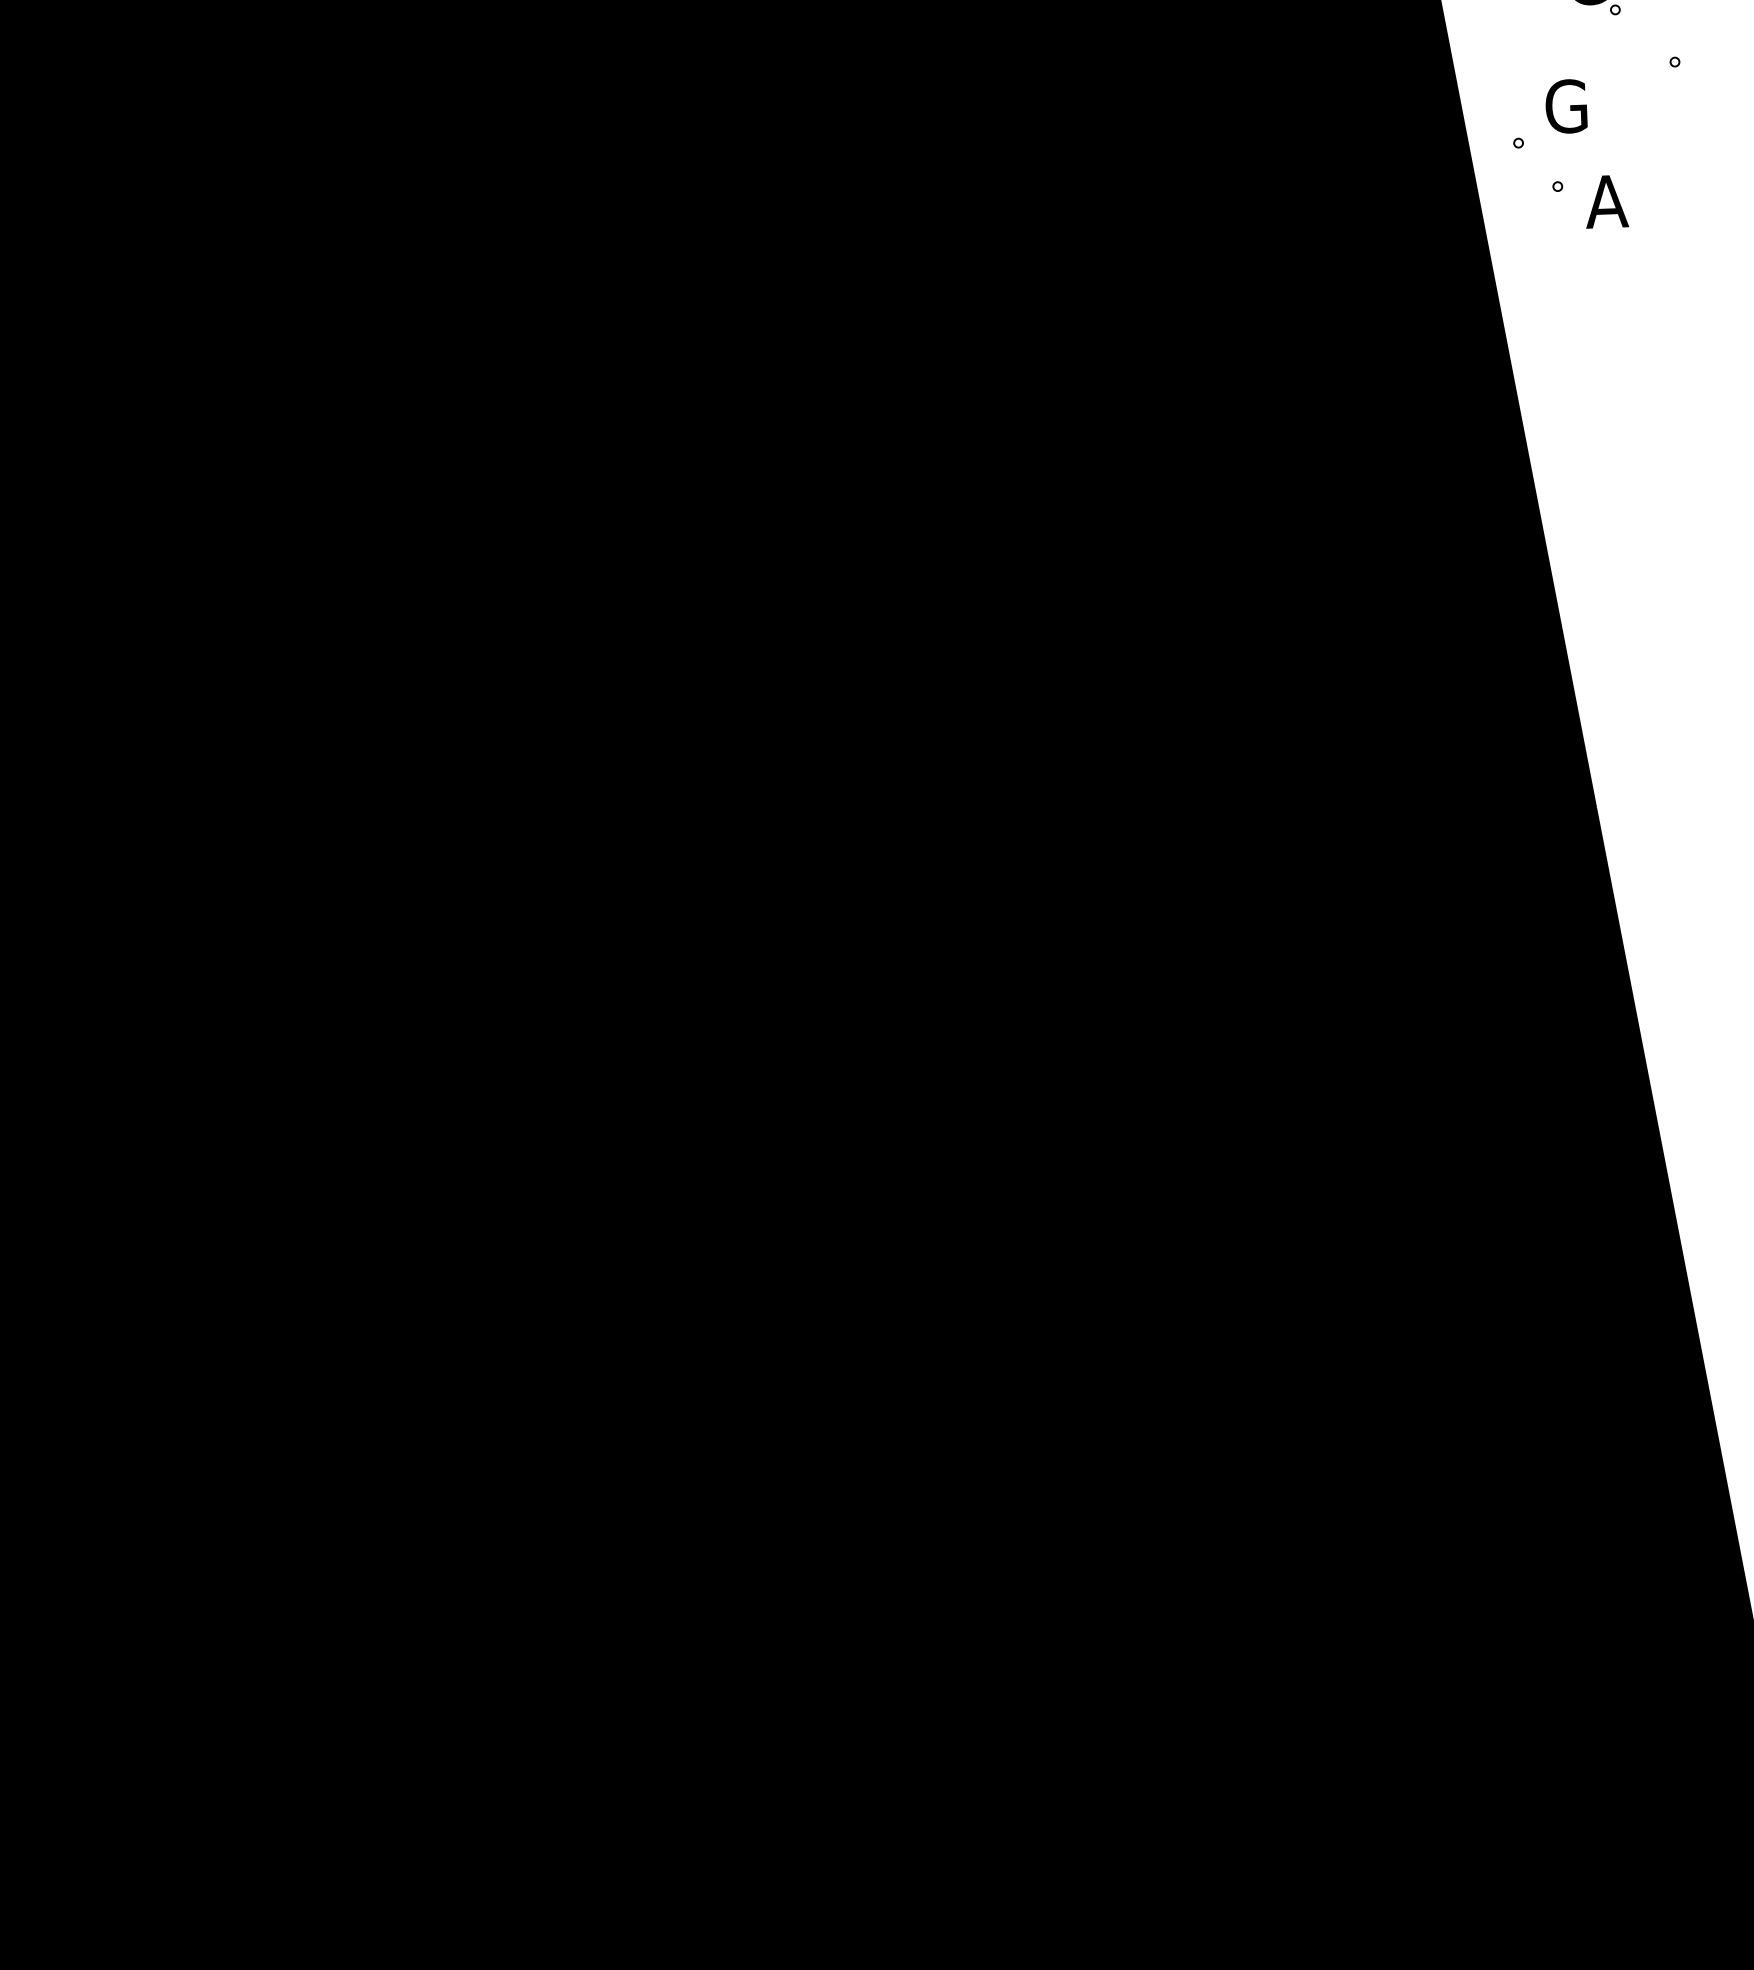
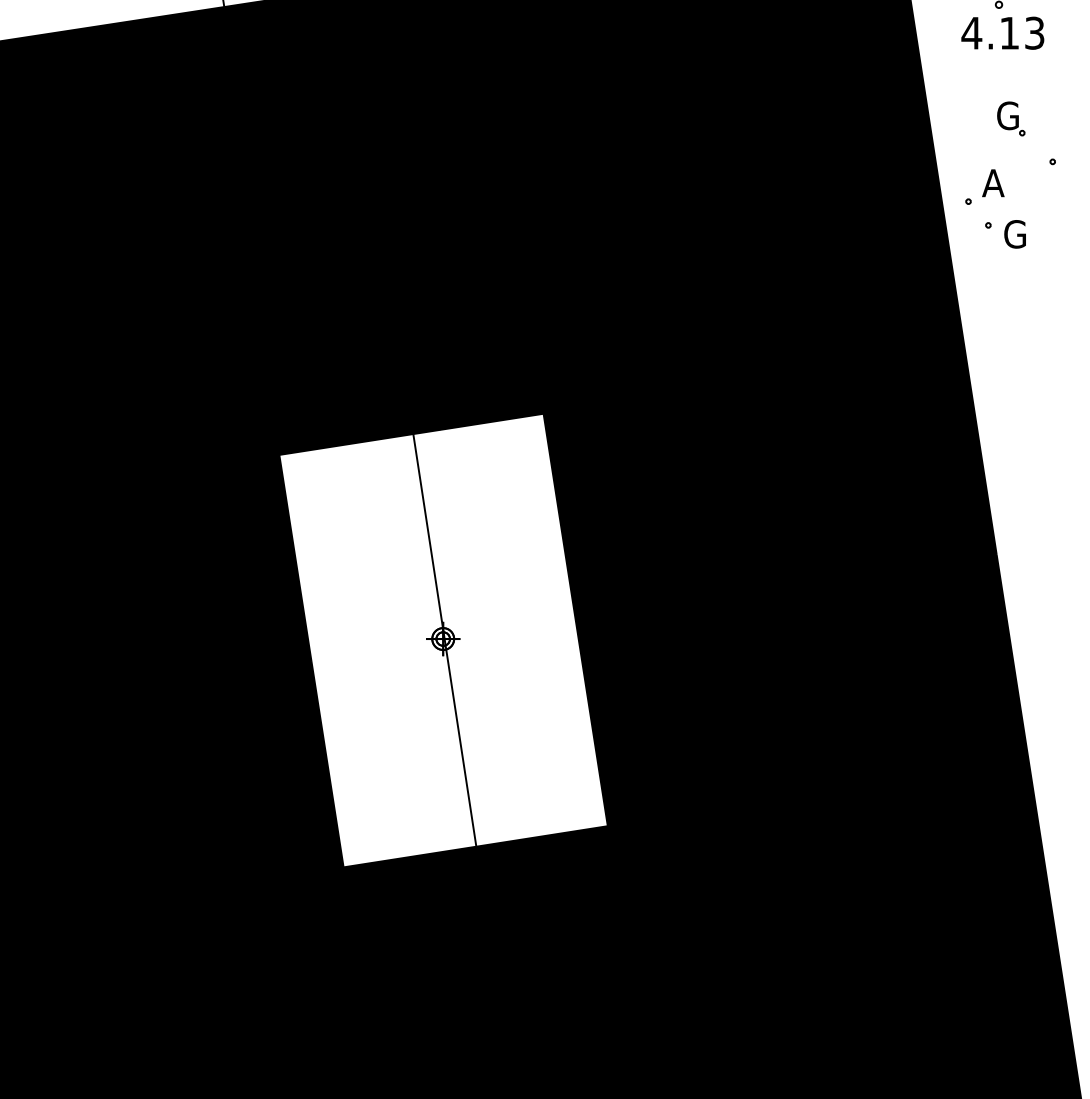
text: (1564, 105) -> (993, 182), G -> A
text: (1605, 202) -> (1013, 234), A -> G
fill: (556, 1008) -> (443, 640), removed

